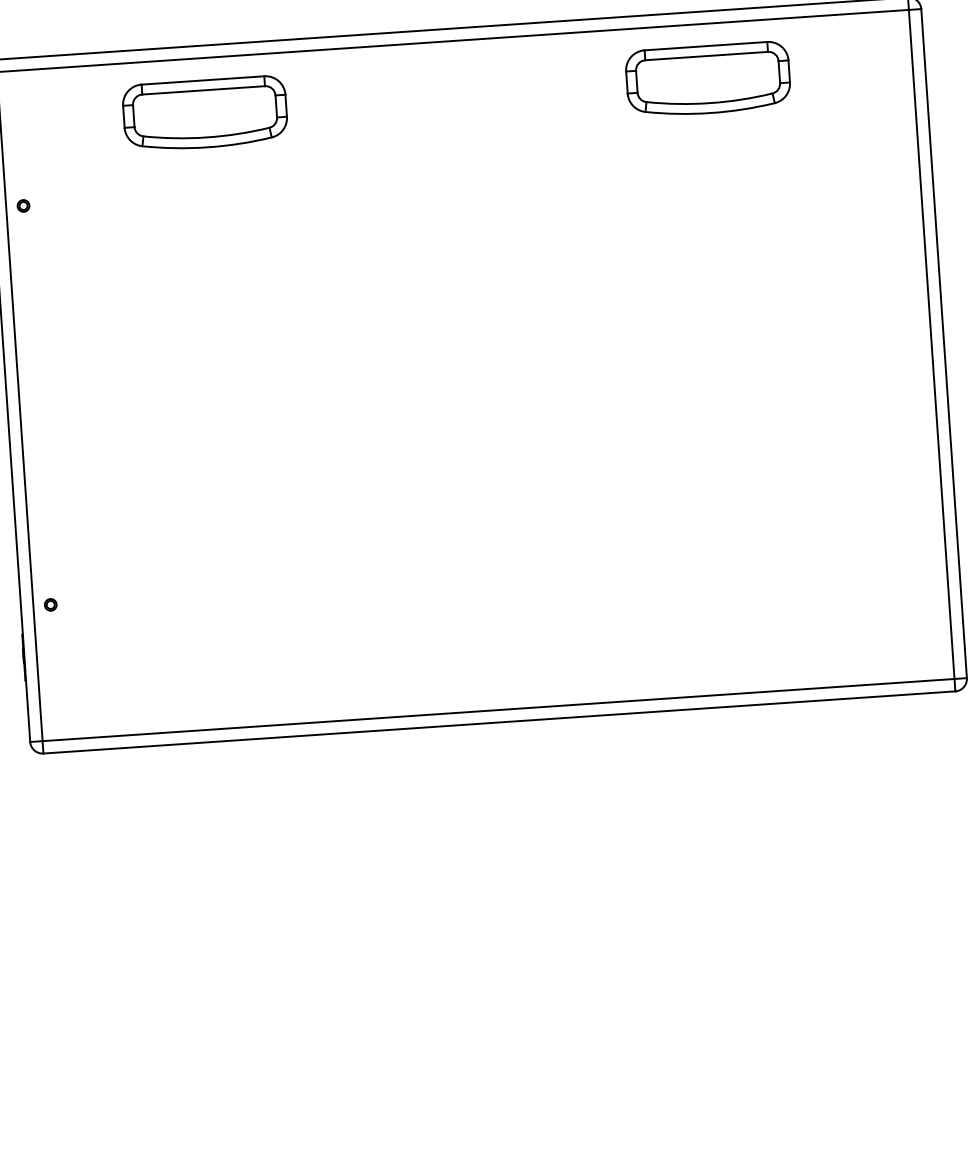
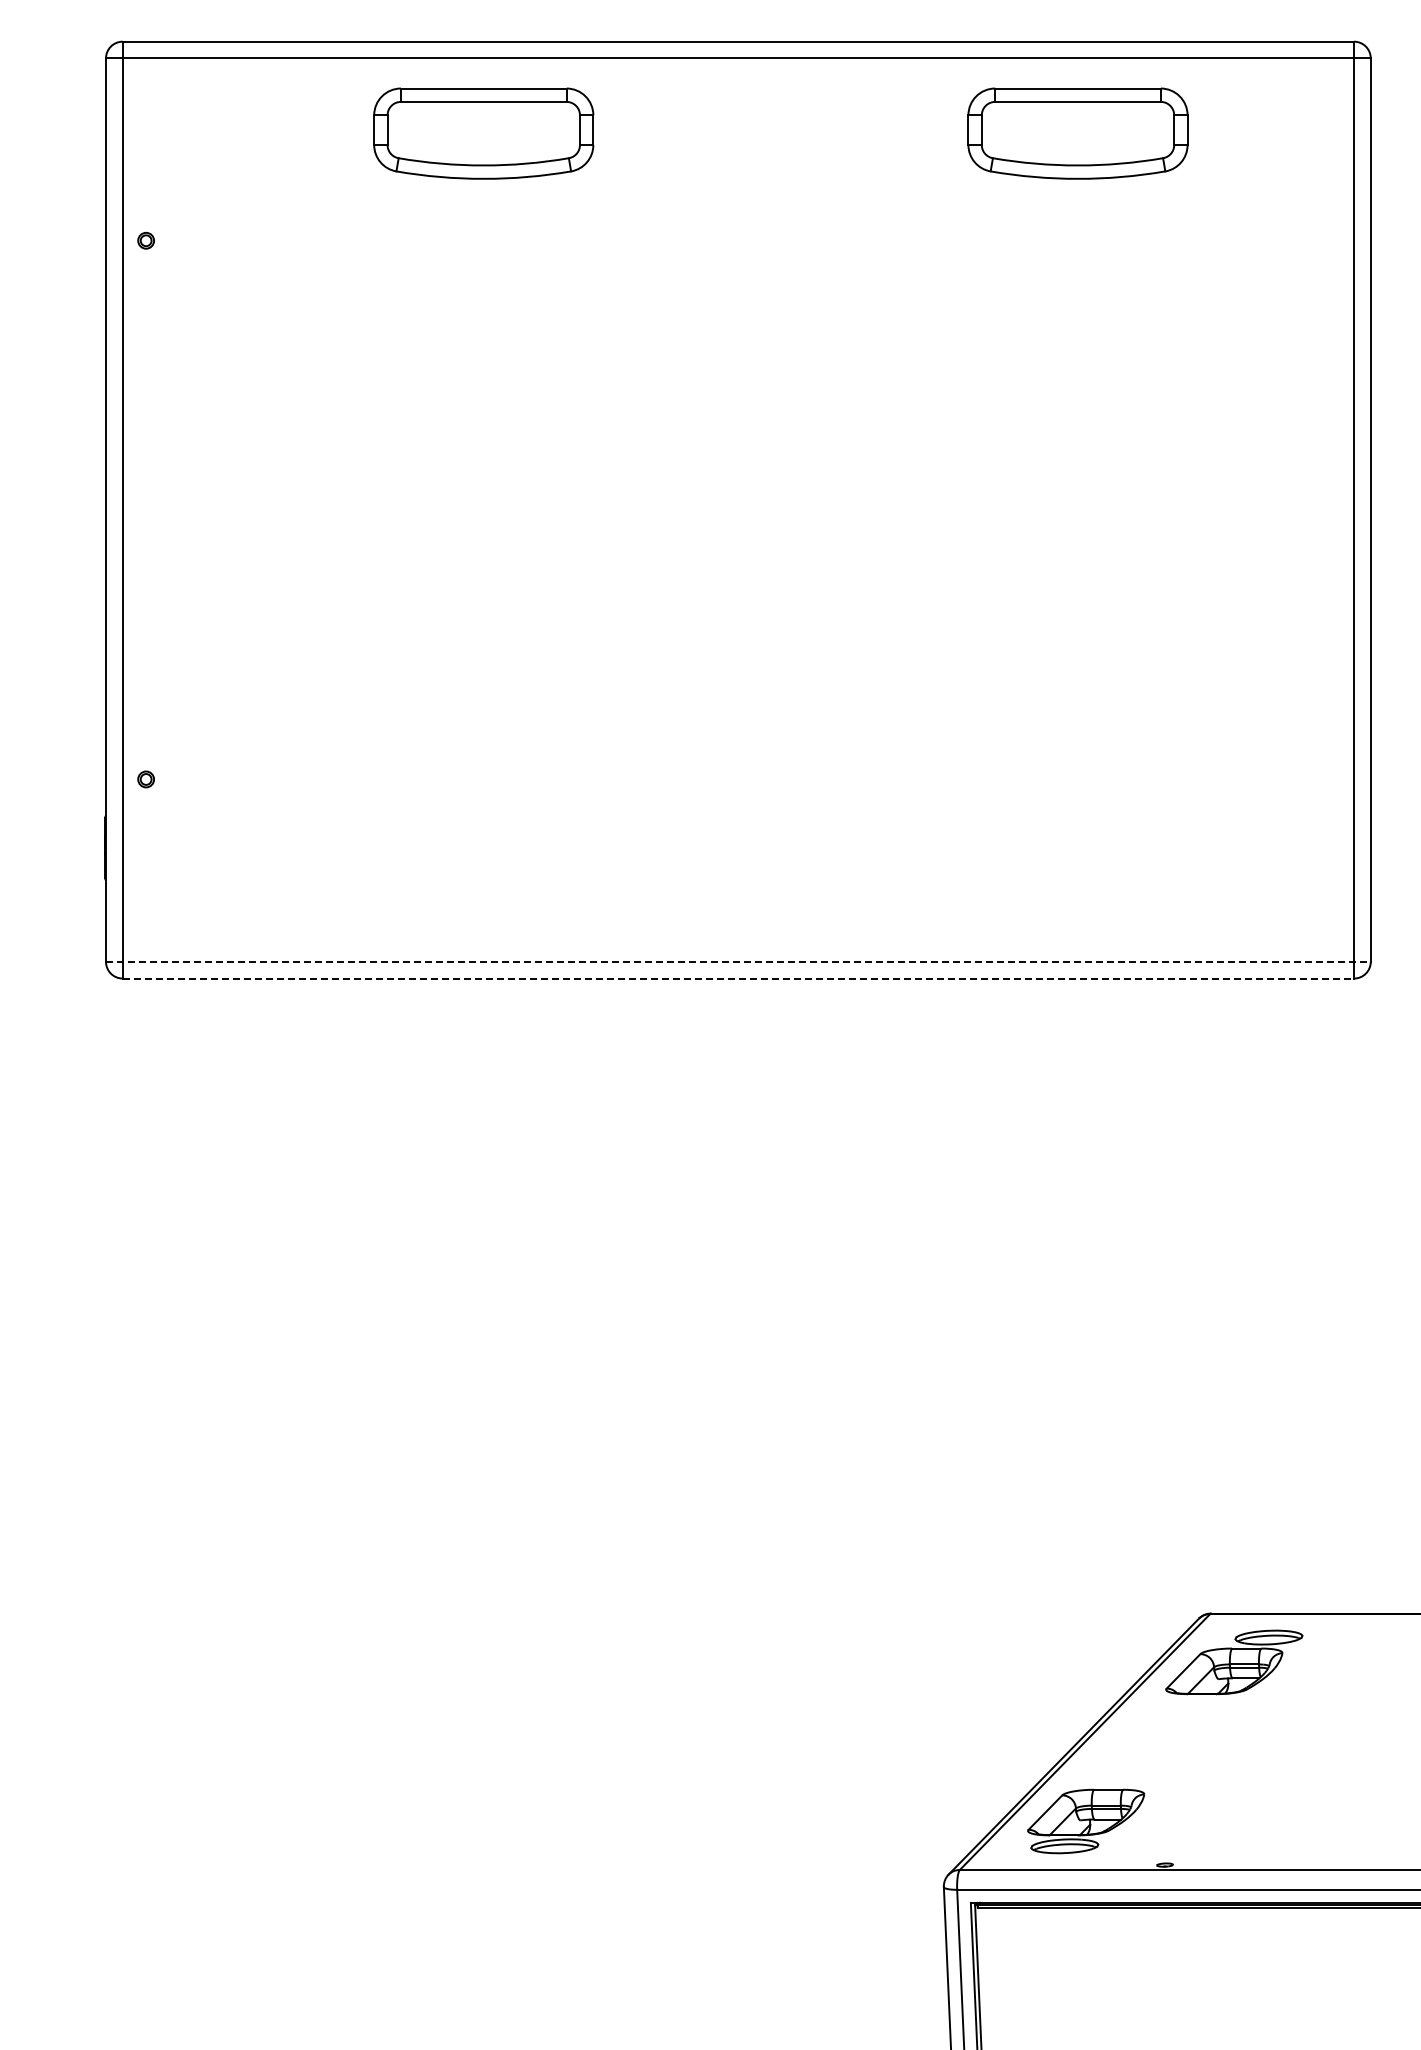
part: (205, 113) -> (483, 133), moved
line: (498, 709) -> (738, 961), solid -> dashed
line: (499, 722) -> (738, 978), solid -> dashed

